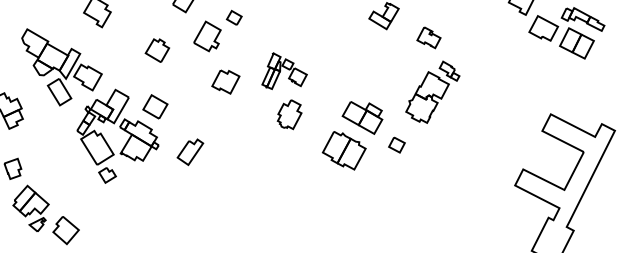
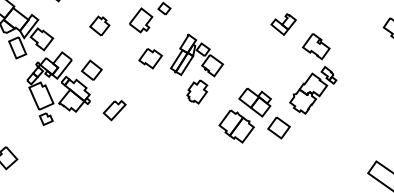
part: (428, 37) -> (316, 46), size x1.43
part: (284, 70) -> (198, 56), size x1.43
part: (396, 144) -> (278, 127), size x1.67

